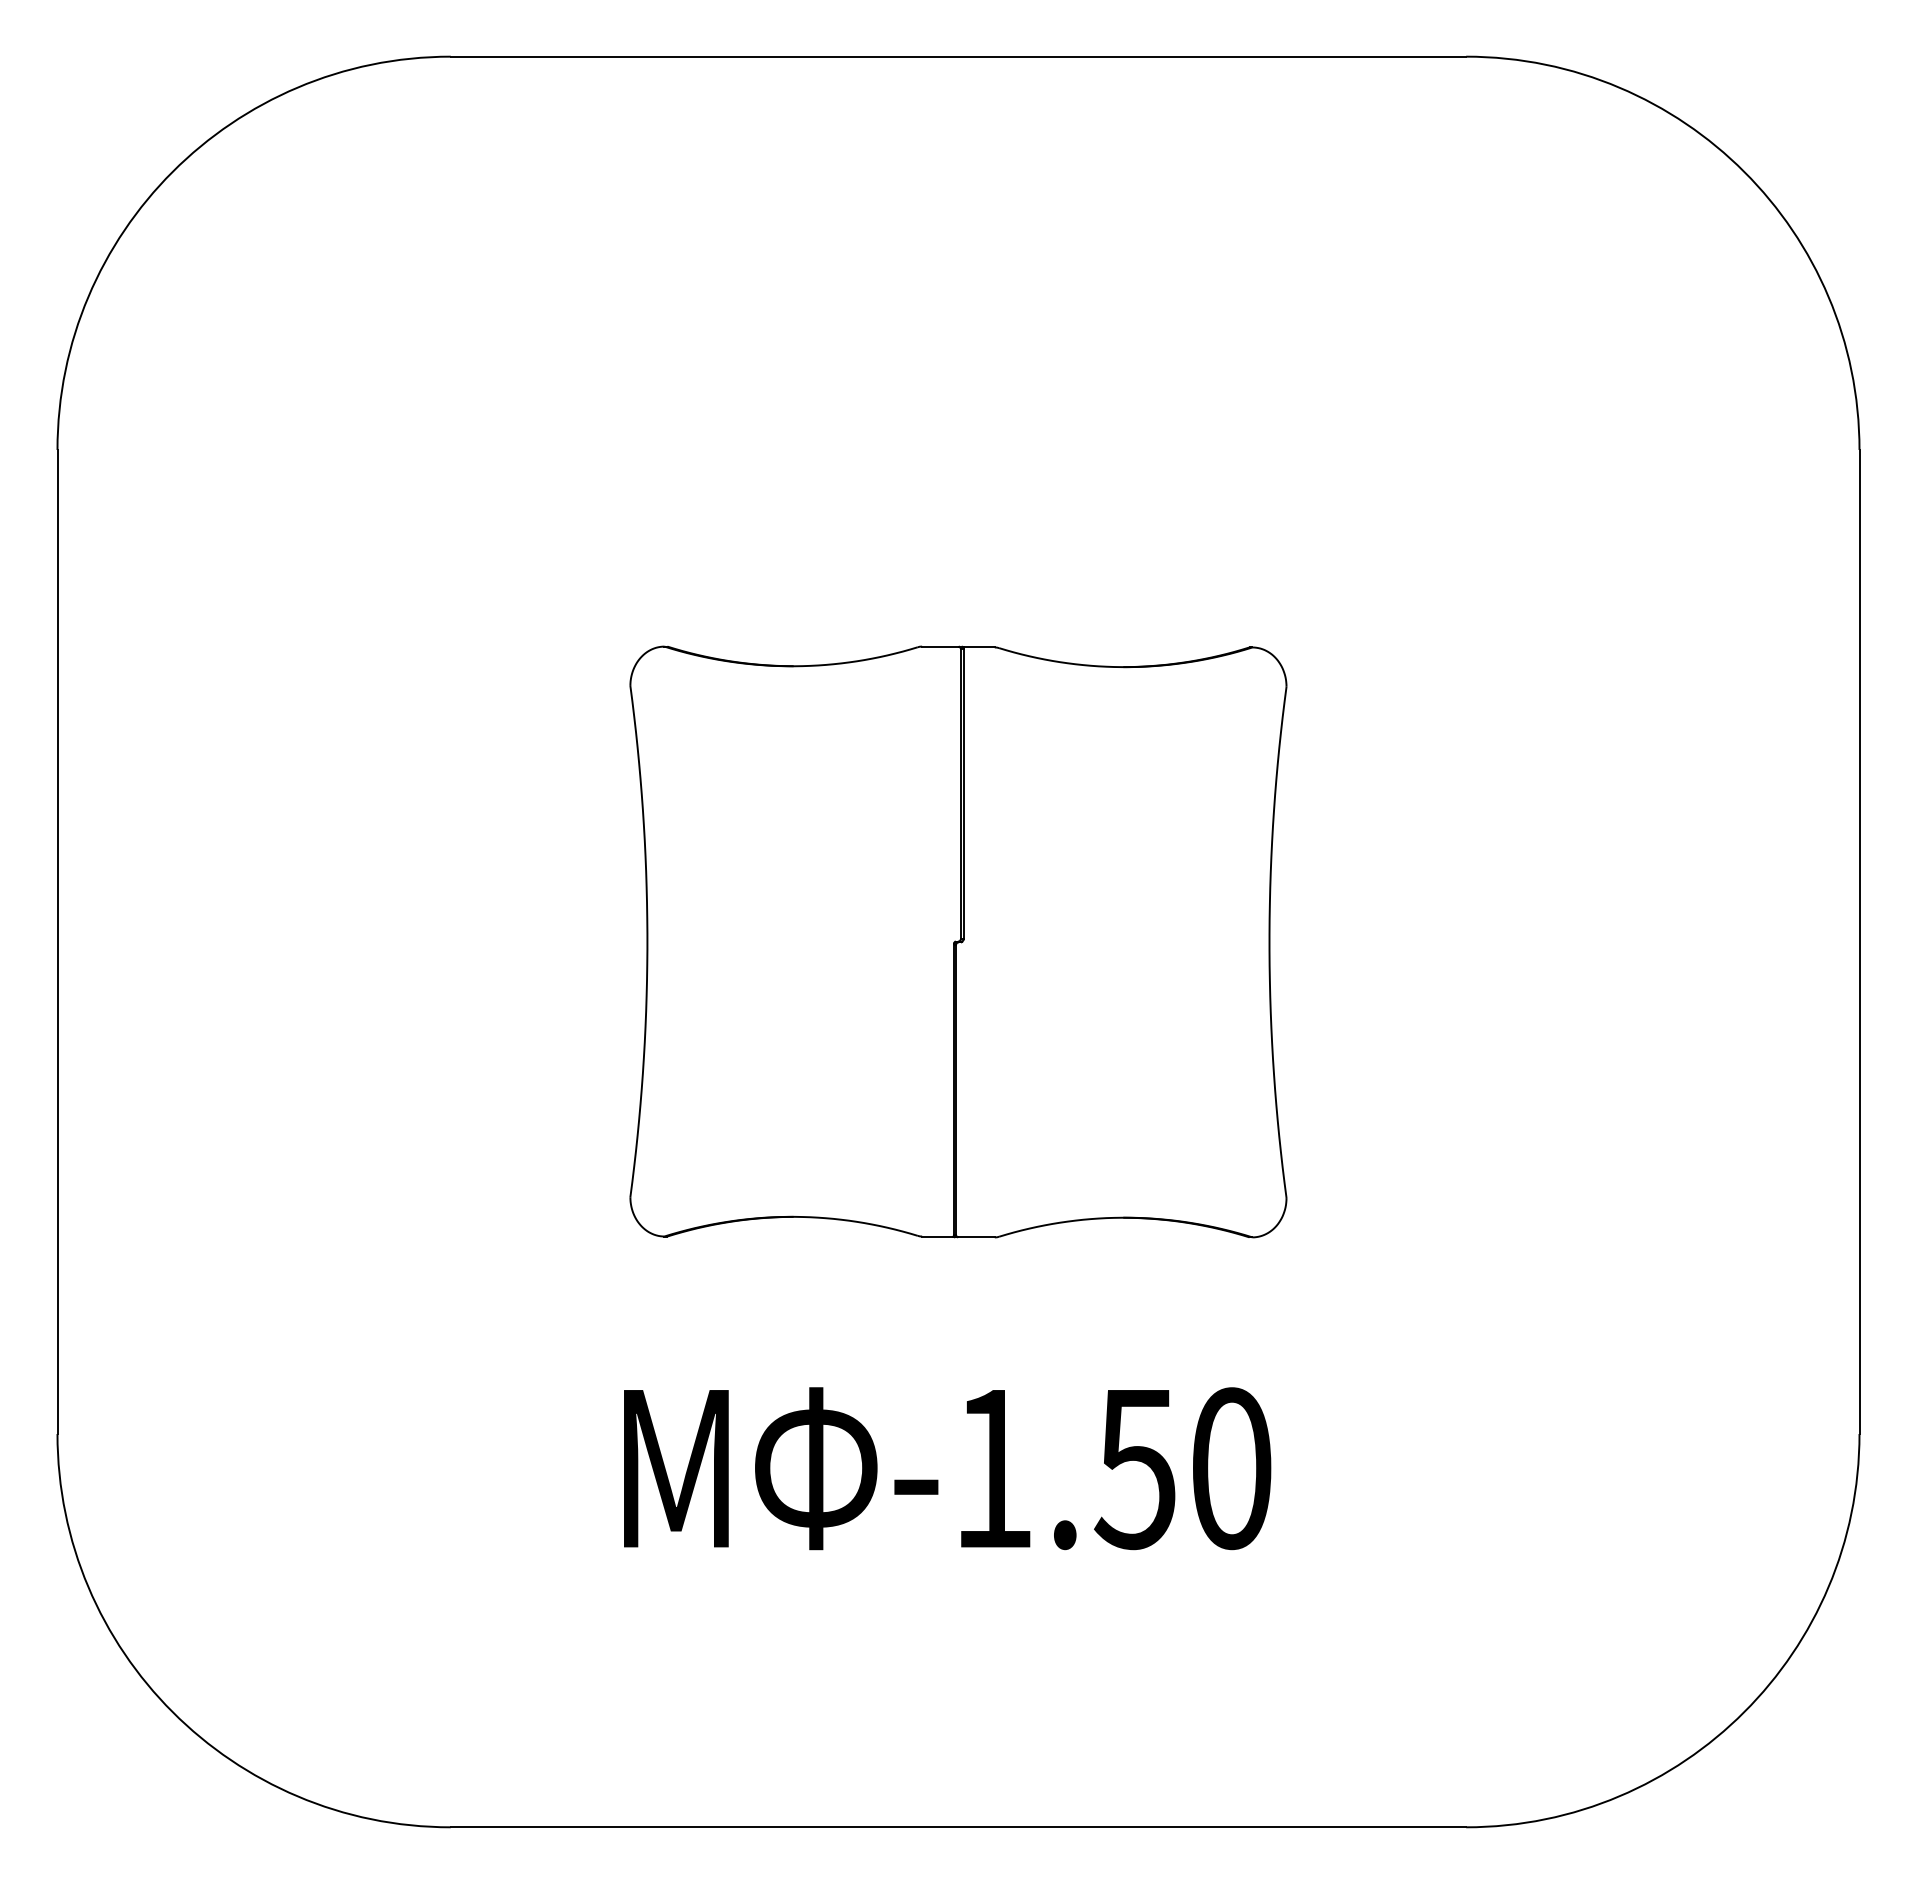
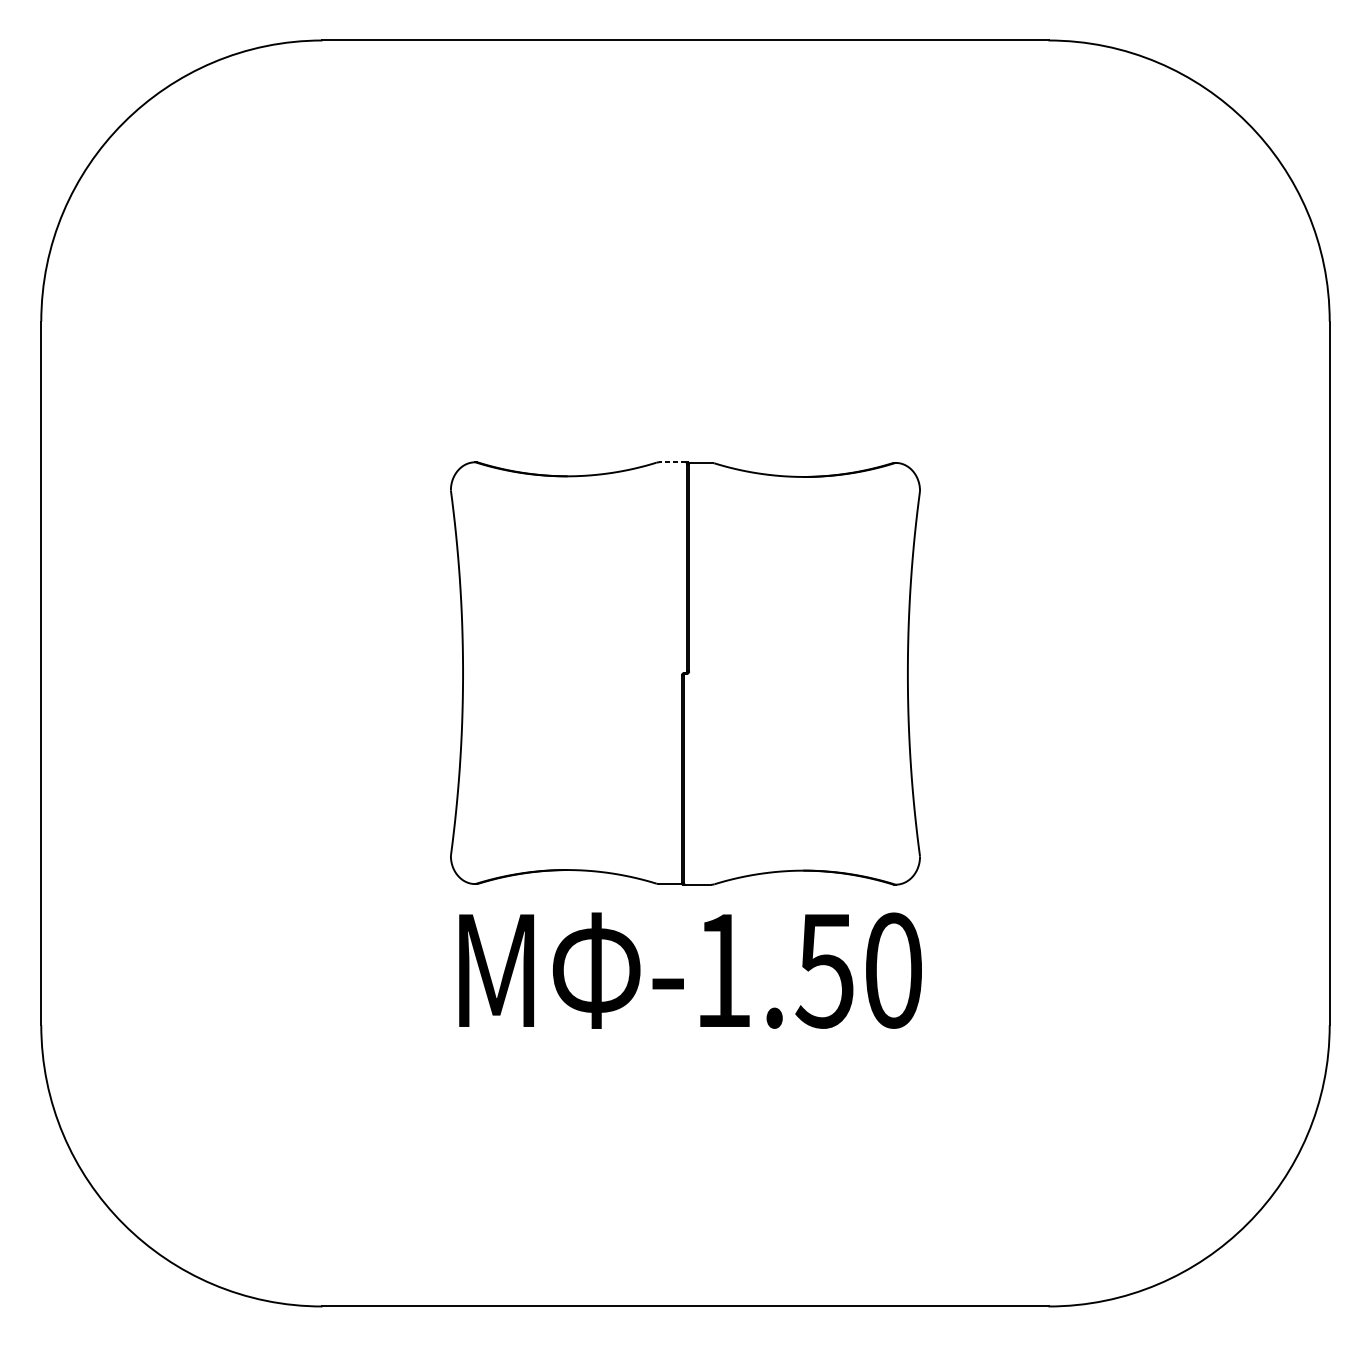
line: (939, 646) -> (671, 462), solid -> dashed
text: (947, 1468) -> (690, 970), moved

